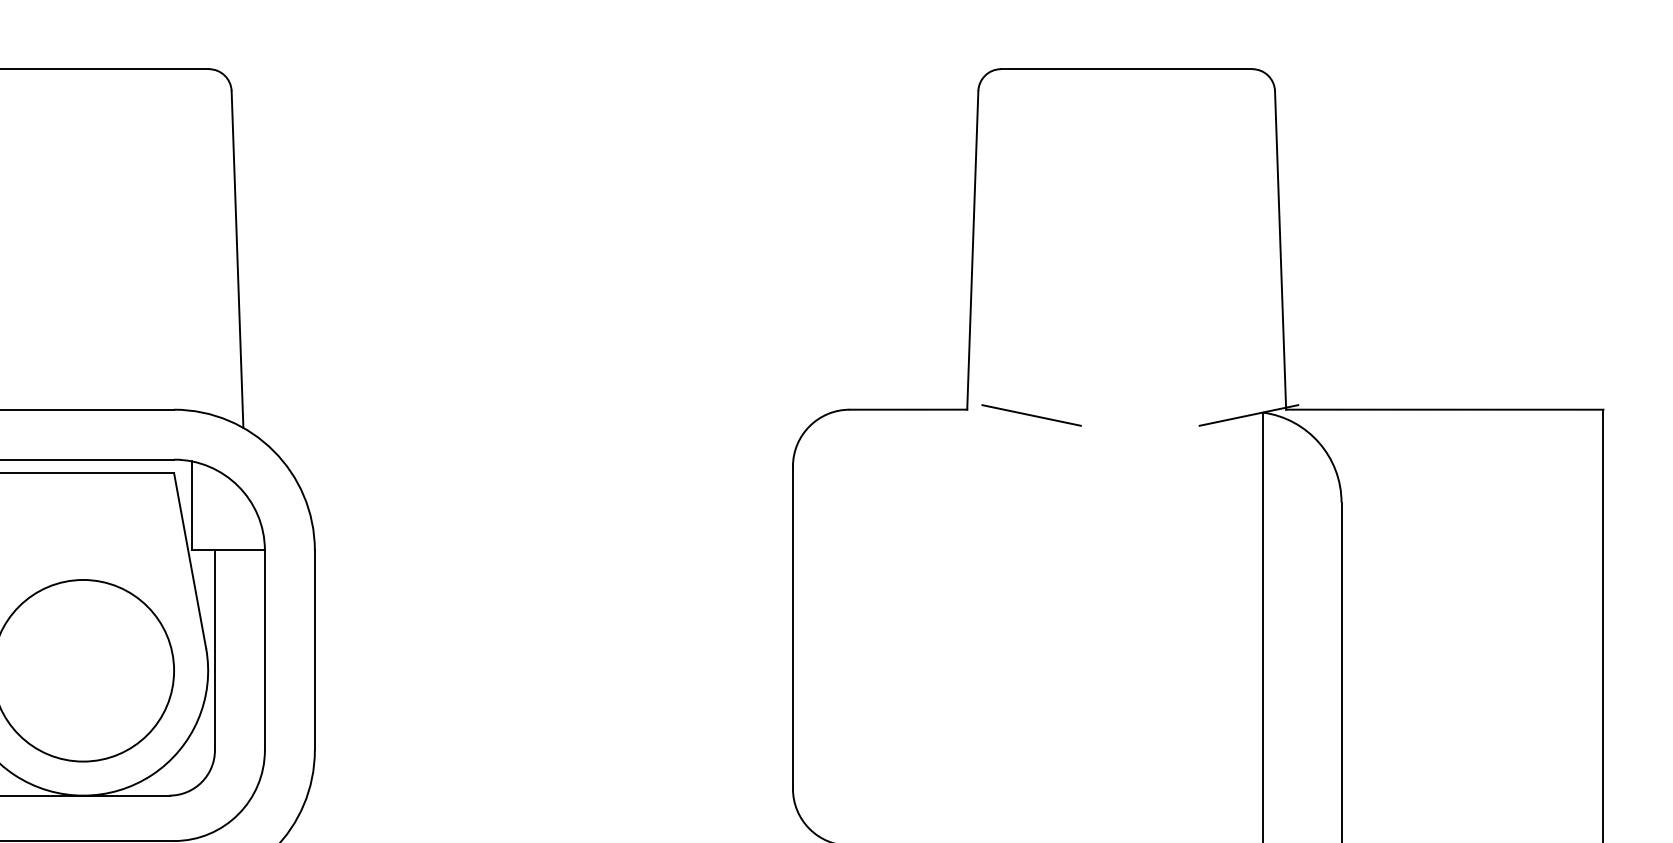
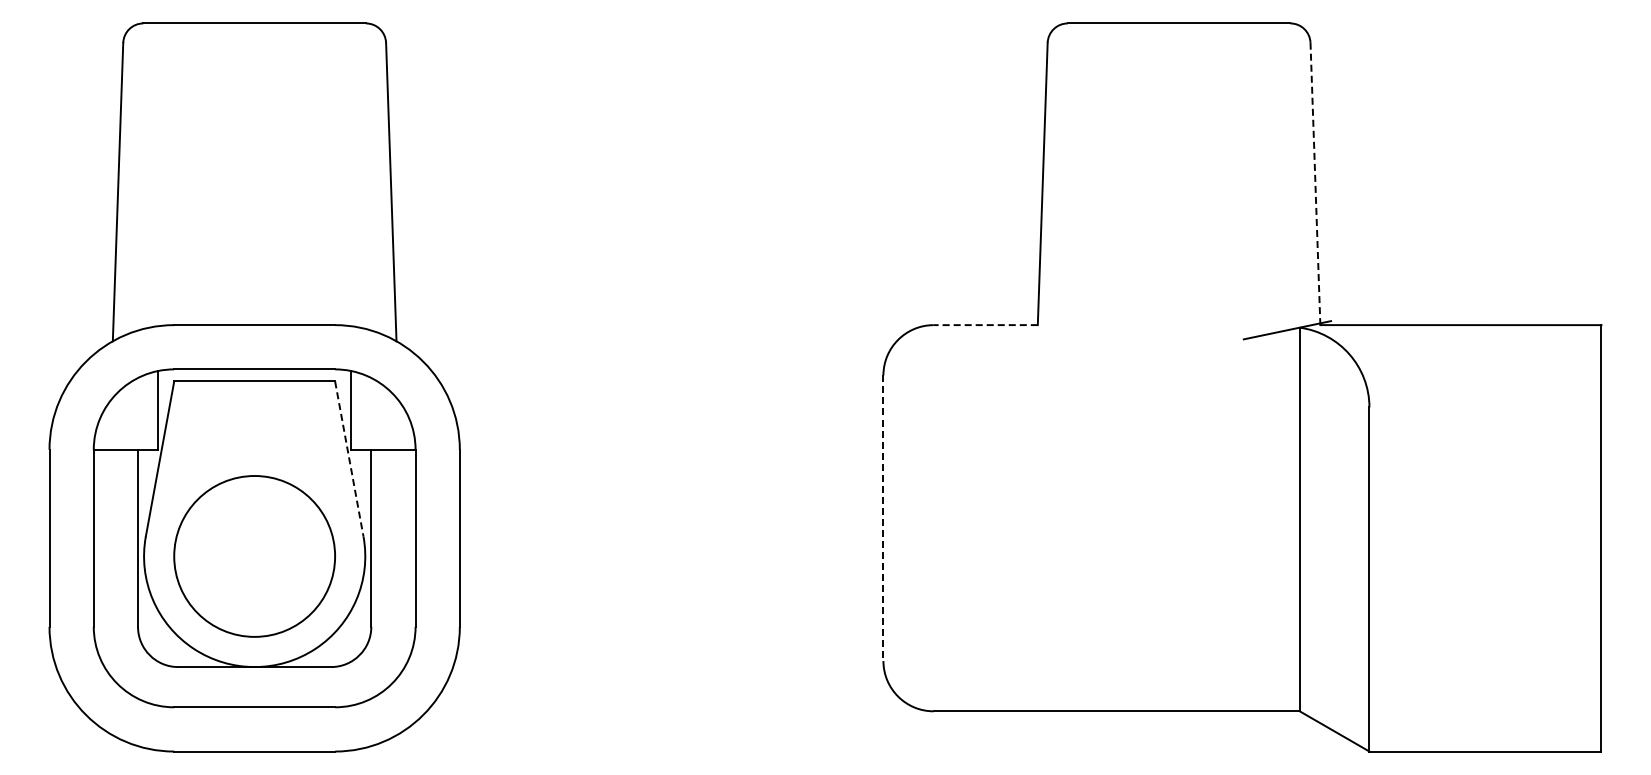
line: (1280, 249) -> (1315, 183), solid -> dashed
line: (908, 410) -> (985, 325), solid -> dashed
line: (1031, 415) -> (1094, 330), removed
line: (190, 561) -> (349, 459), solid -> dashed
line: (793, 627) -> (883, 518), solid -> dashed

